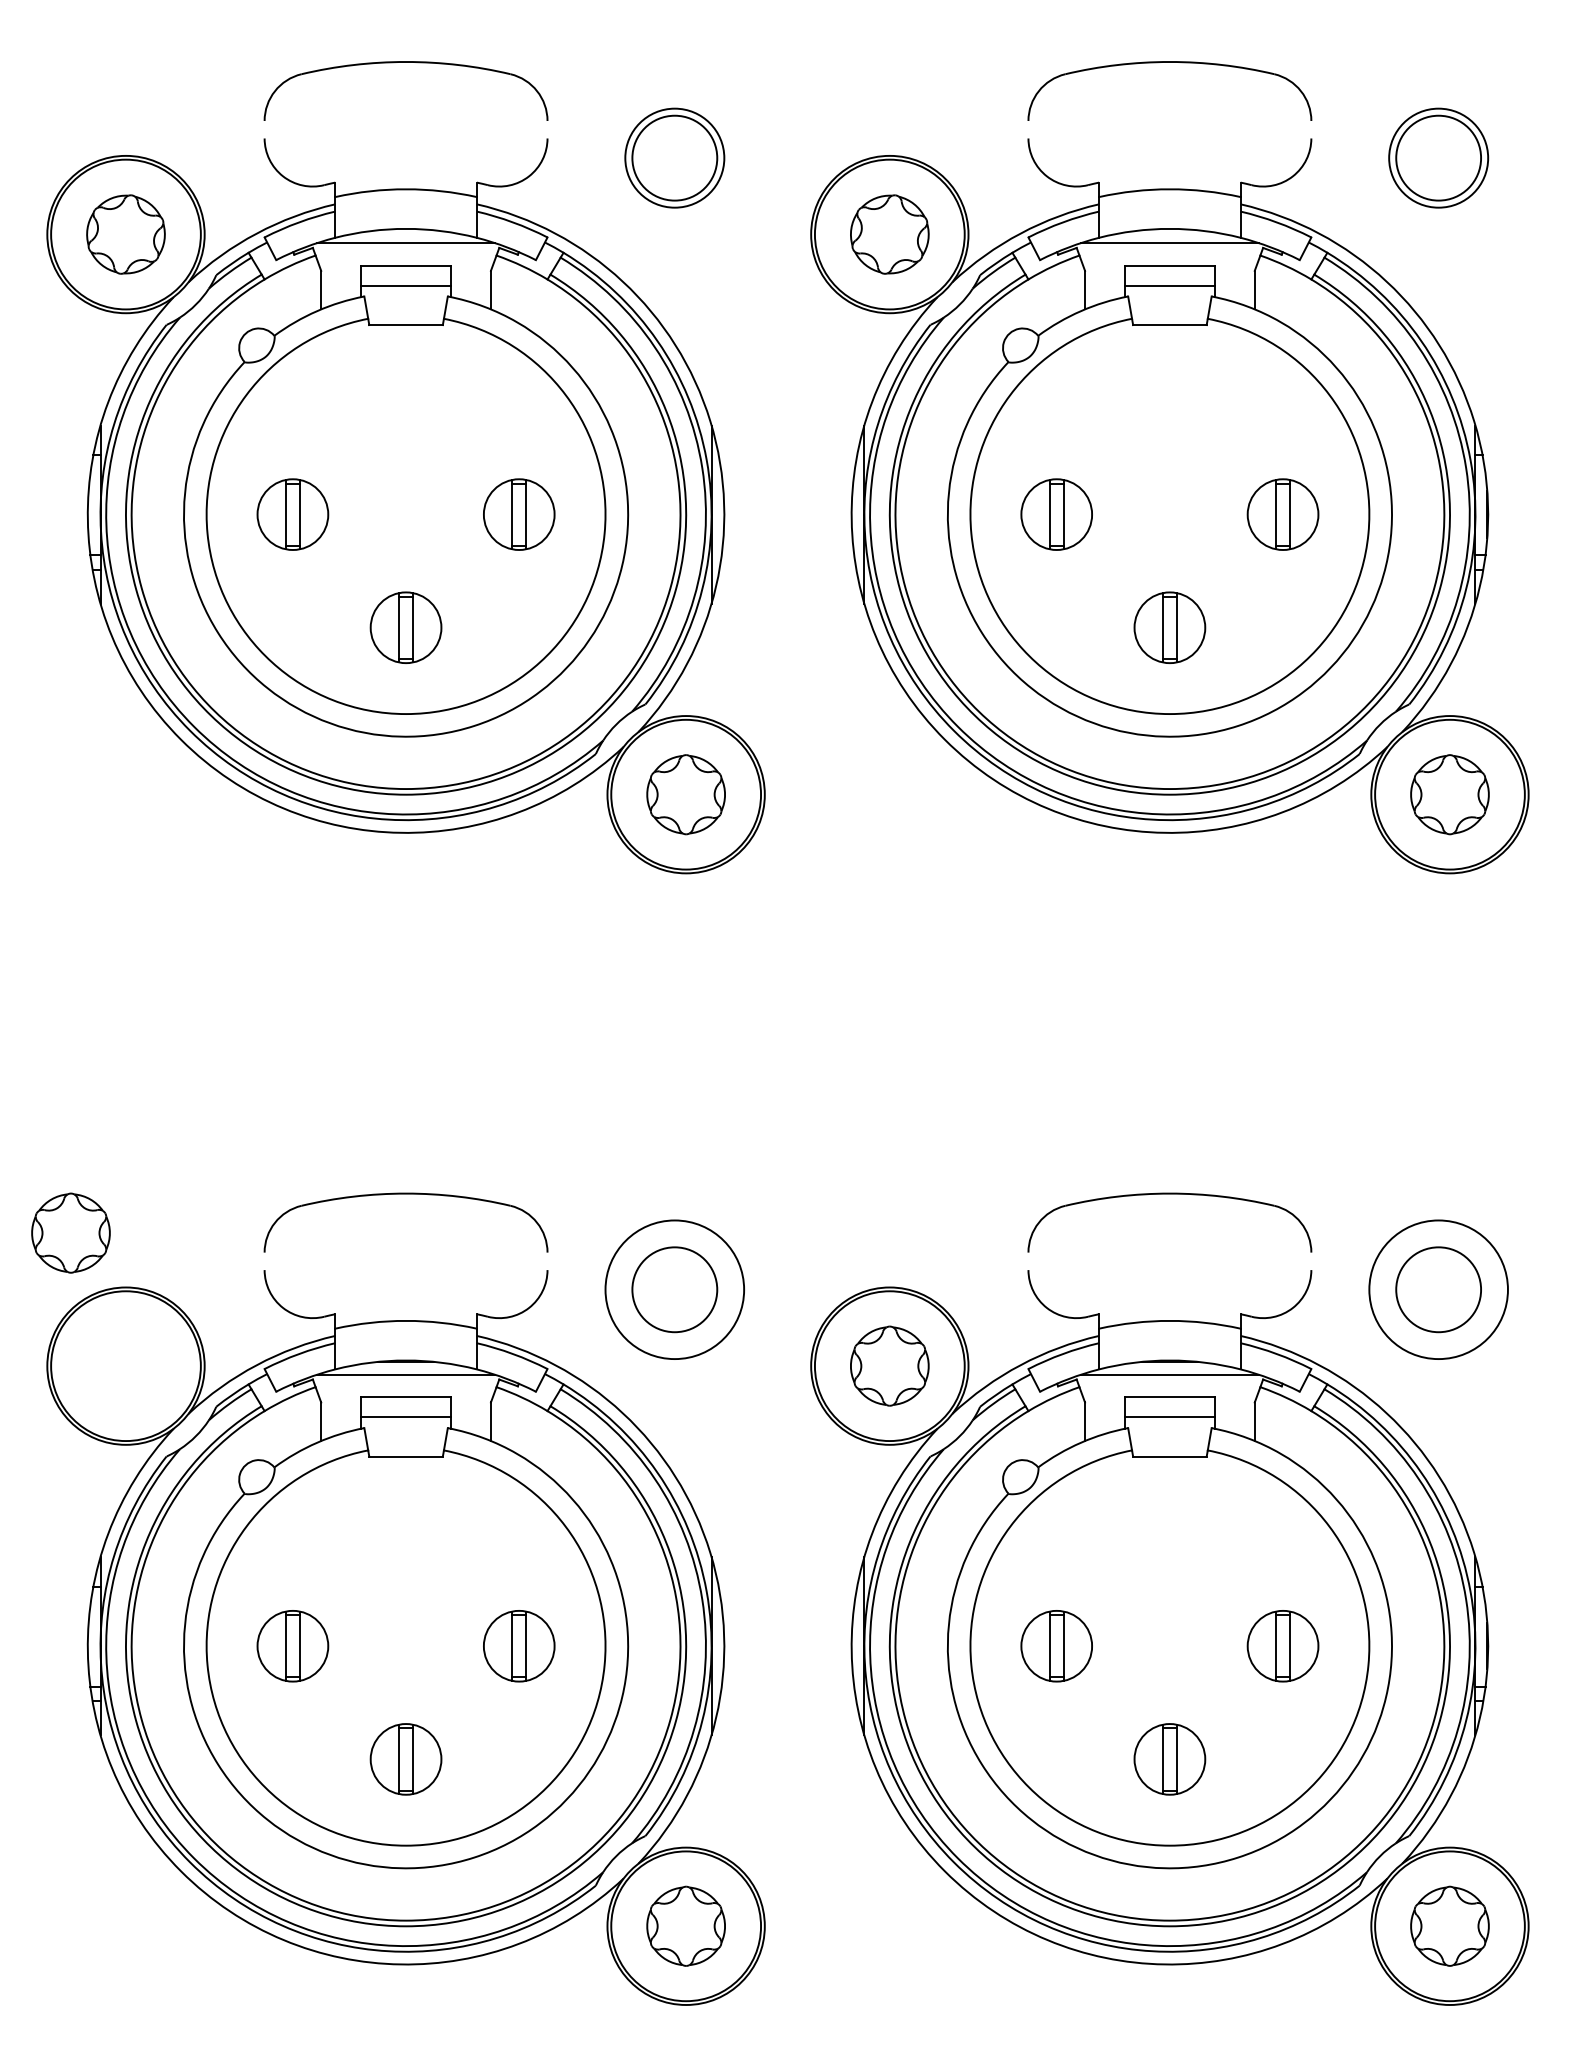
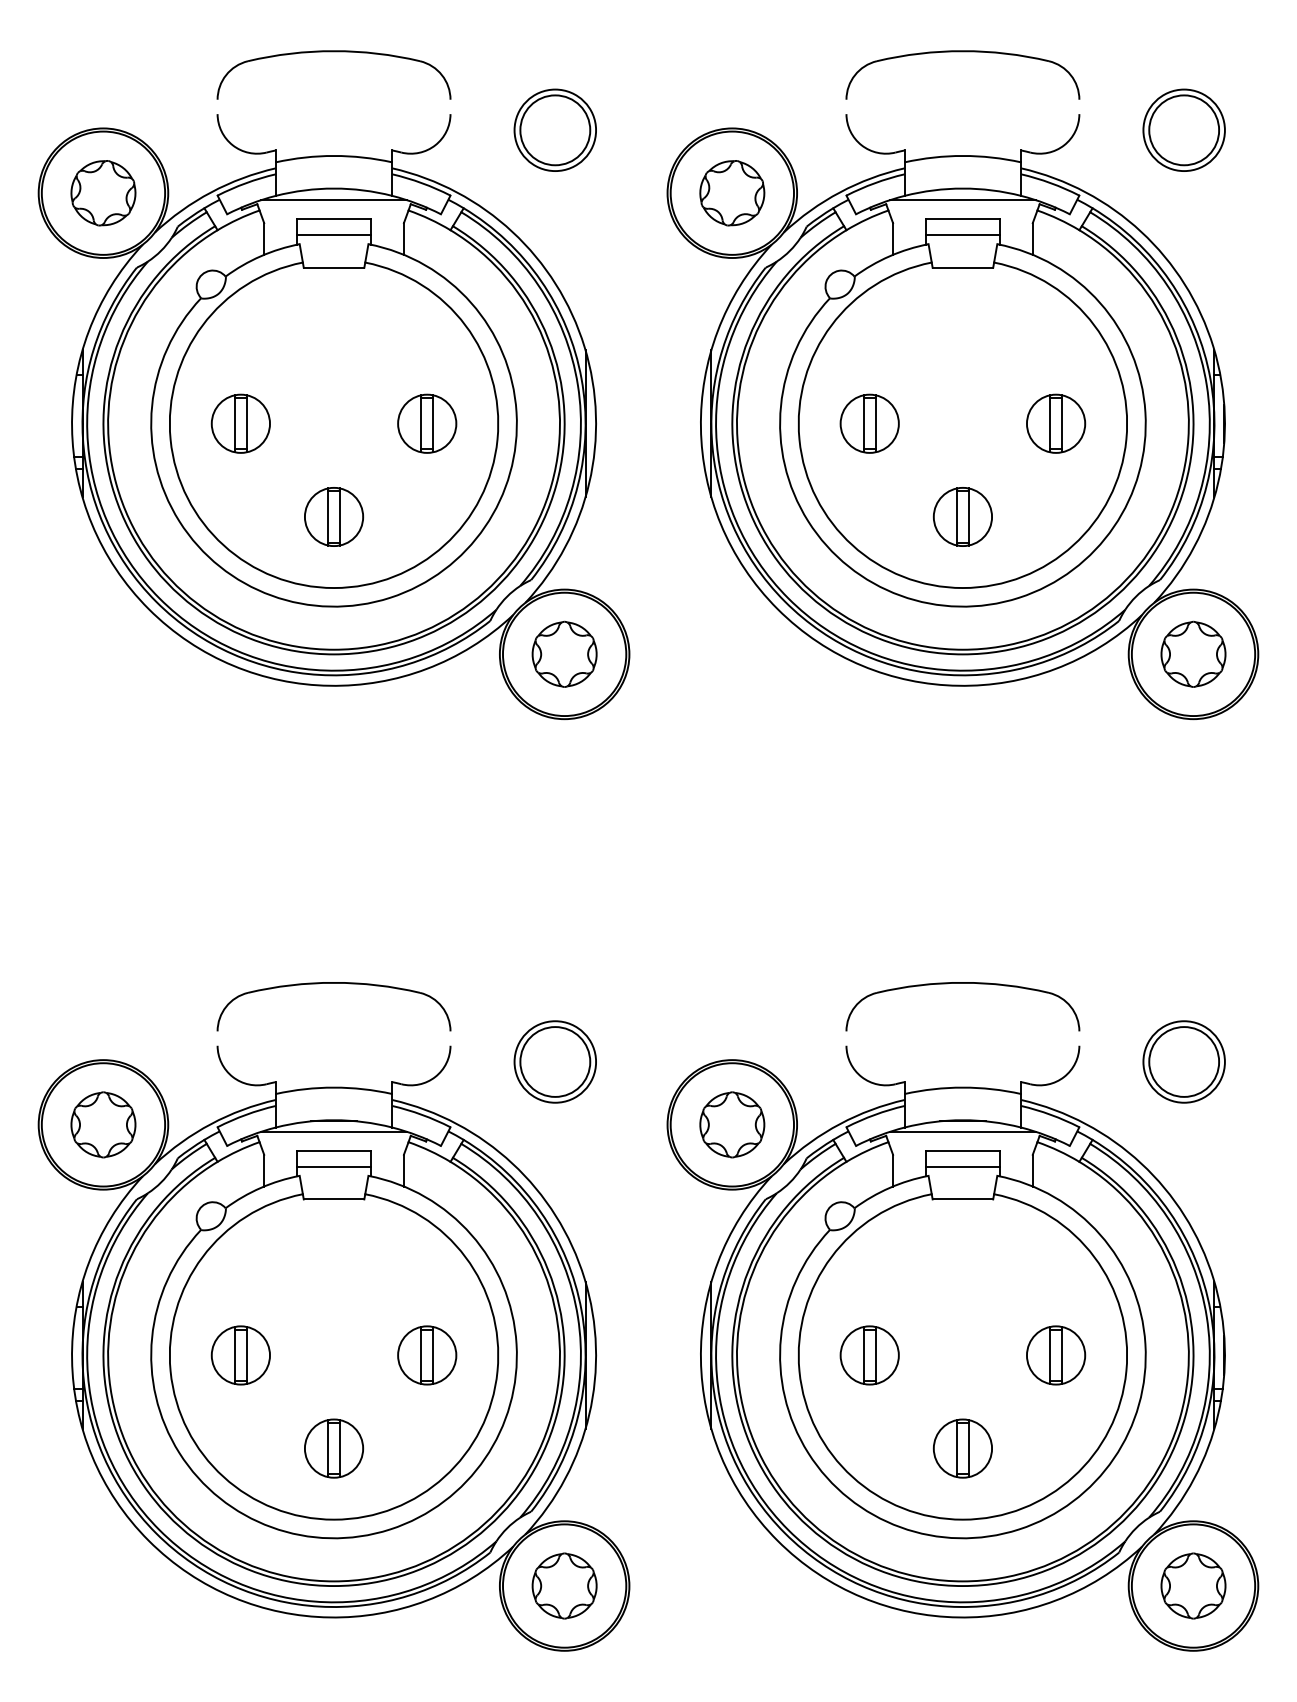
part: (70, 1232) -> (103, 1124), moved
circle: (674, 1289) -> (555, 1061), size x0.71
circle: (1438, 1289) -> (1184, 1061), size x0.71

